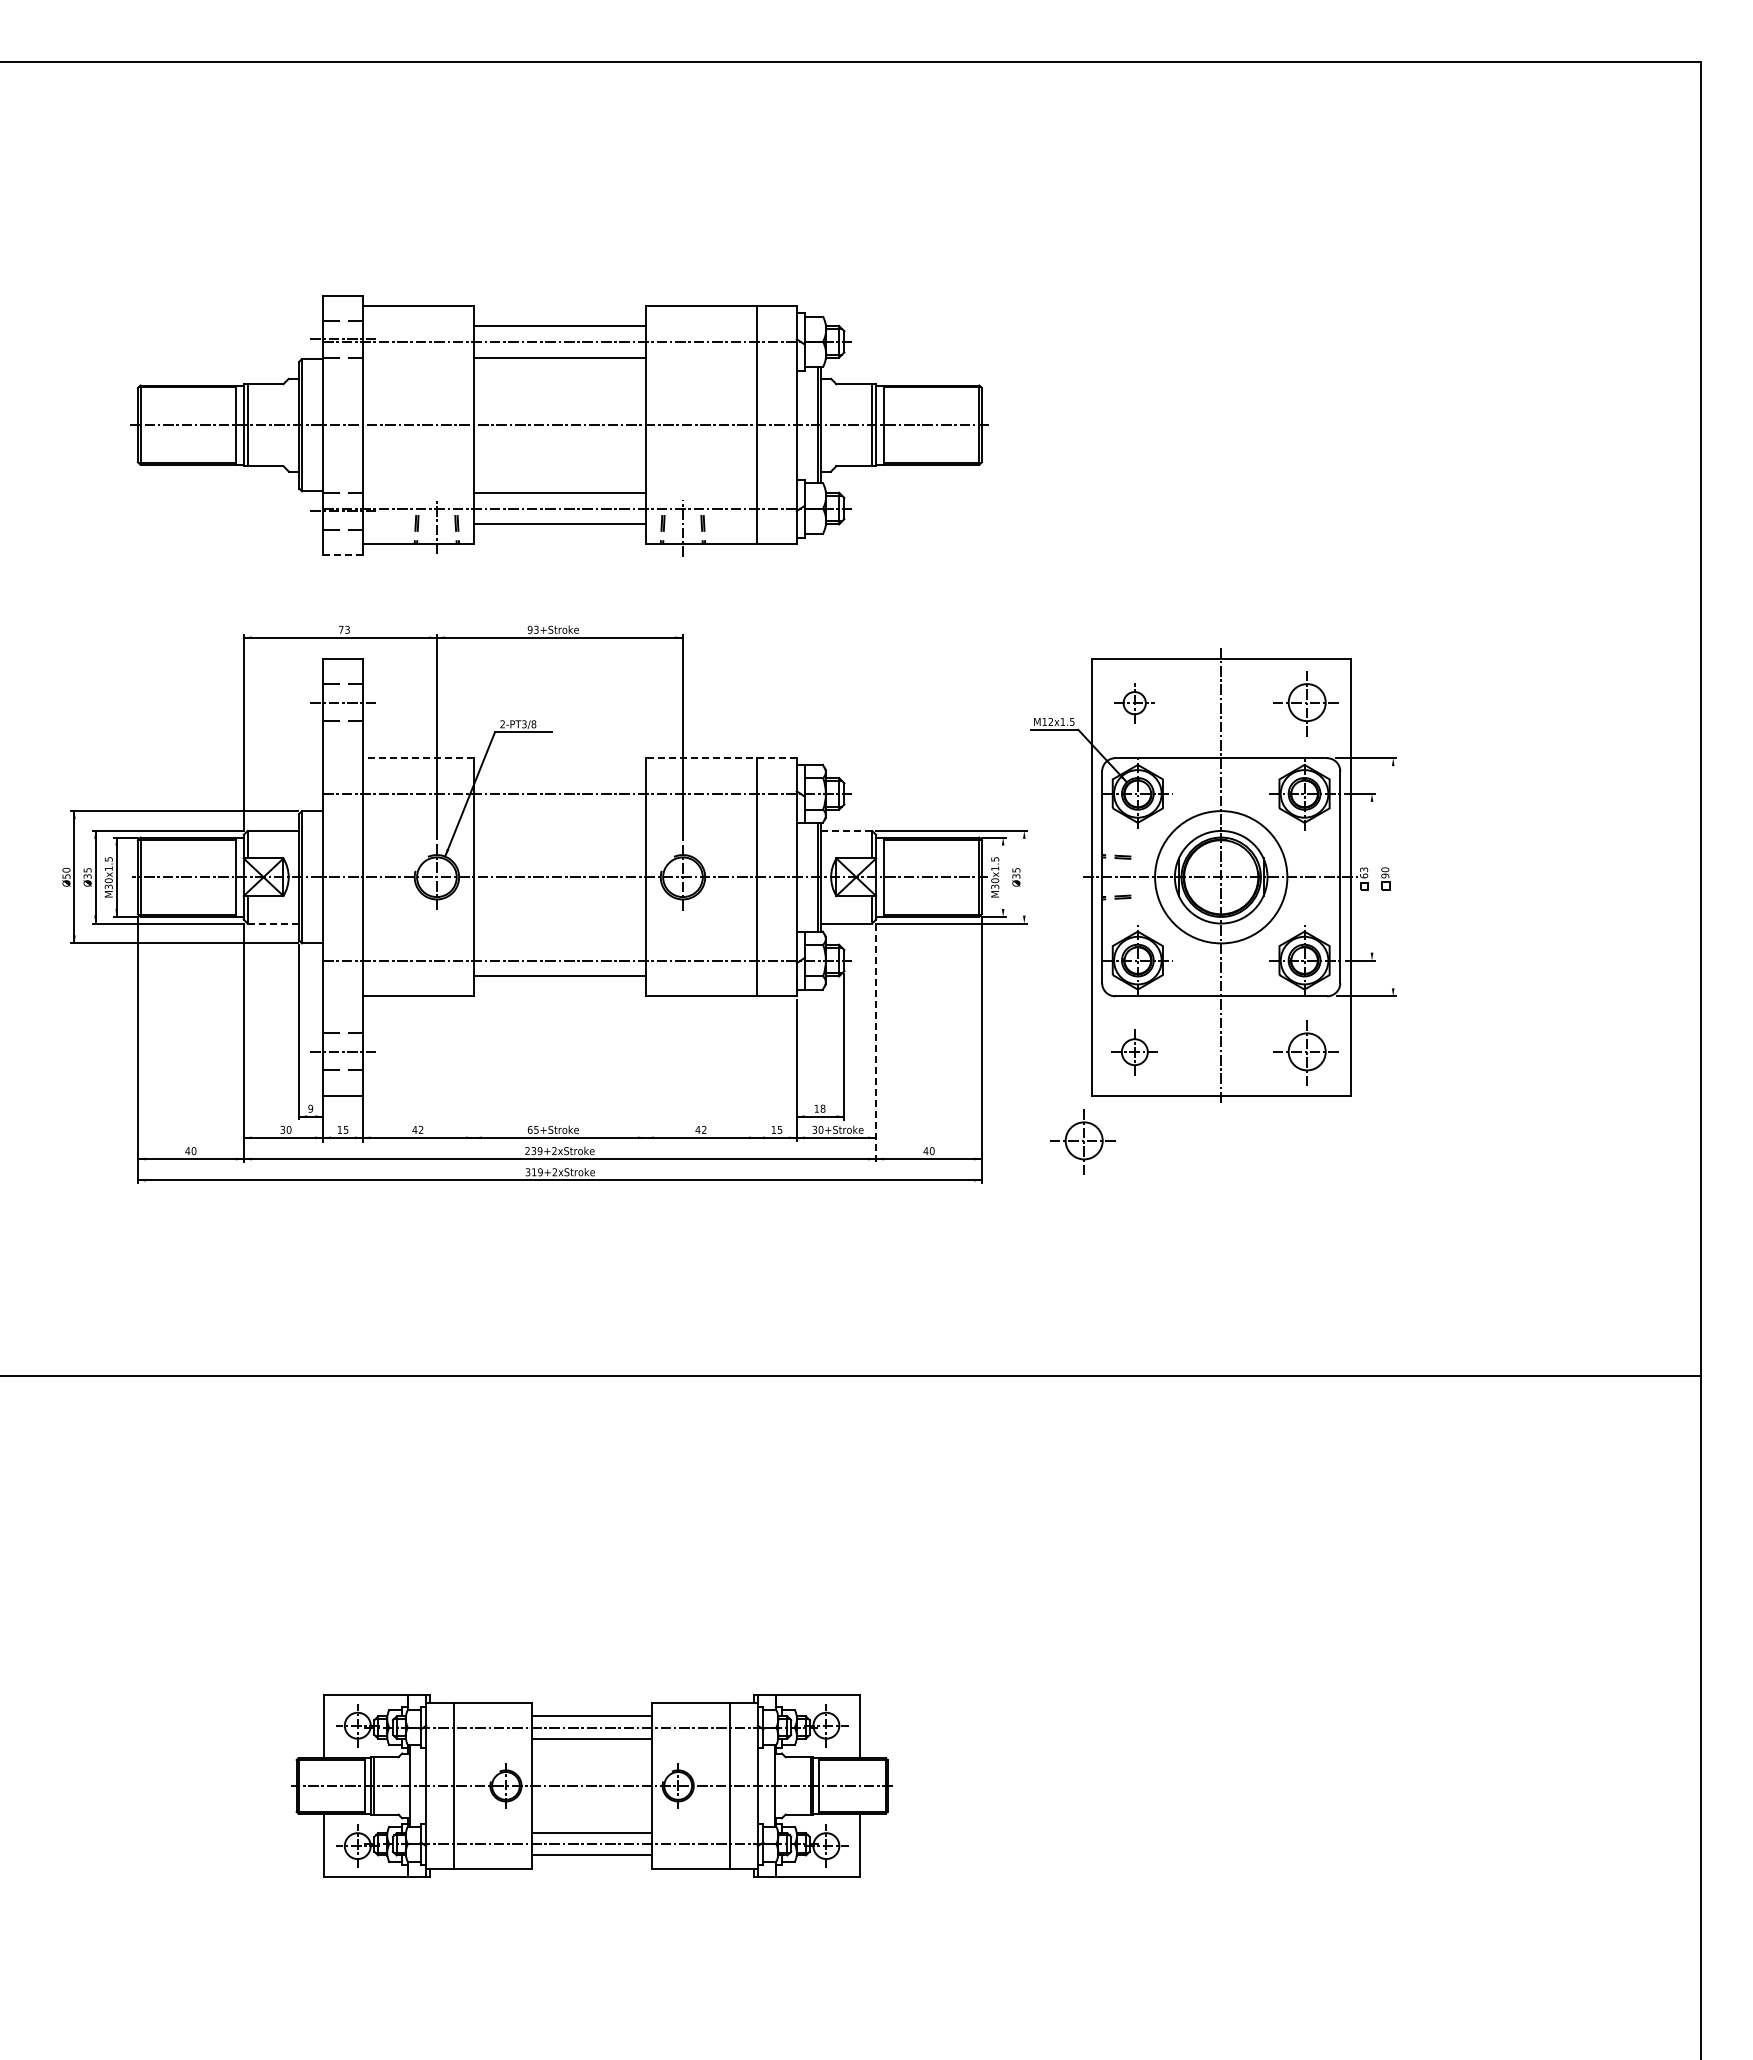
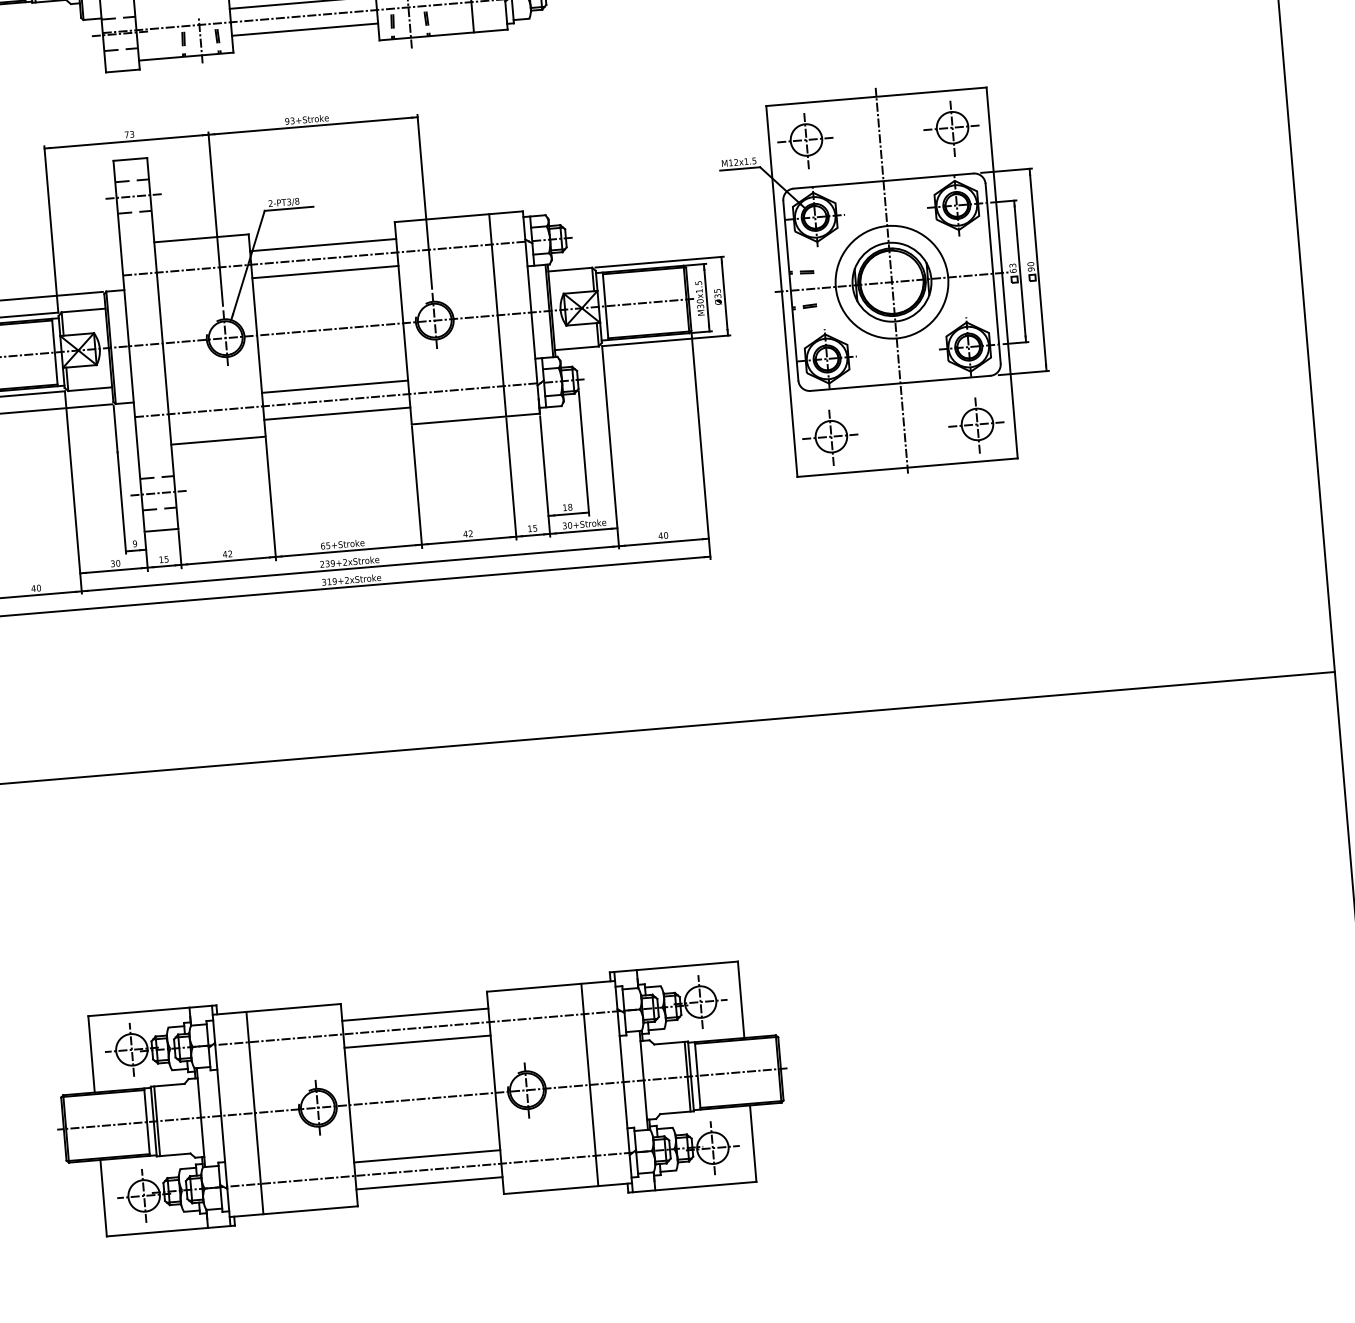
line: (342, 554) -> (122, 70), dashed -> solid
part: (1133, 703) -> (805, 140), size x1.67
line: (418, 758) -> (201, 238), dashed -> solid
line: (720, 758) -> (458, 217), dashed -> solid
line: (559, 778) -> (322, 245), added
line: (559, 809) -> (325, 271), added
line: (846, 830) -> (570, 269), dashed -> solid
line: (1003, 876) -> (706, 297), added
line: (1024, 876) -> (724, 295), added
line: (1372, 876) -> (1020, 270), added
line: (1393, 877) -> (1038, 270), added
line: (273, 923) -> (90, 389), dashed -> solid
line: (559, 944) -> (334, 386), added
line: (876, 1043) -> (611, 448), dashed -> solid
part: (1133, 1052) -> (829, 437), size x1.43
line: (473, 1069) -> (270, 498), added
line: (645, 1069) -> (416, 486), added
line: (757, 1069) -> (511, 478), added
part: (1082, 1141) -> (793, 516), removed
part: (591, 1785) -> (421, 1098), size x1.43

